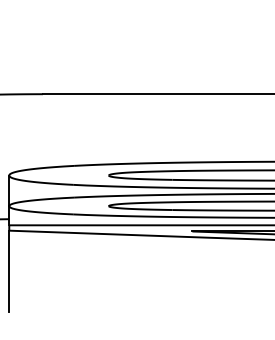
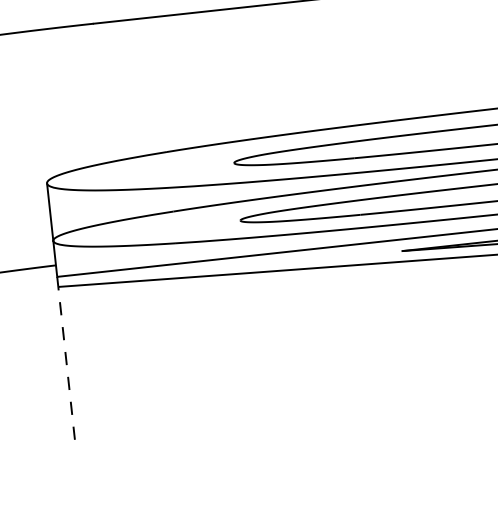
line: (9, 271) -> (67, 363), solid -> dashed

